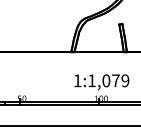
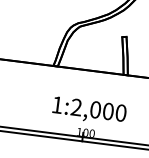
text: (108, 80) -> (98, 109), 1:1,079 -> 1:2,000

